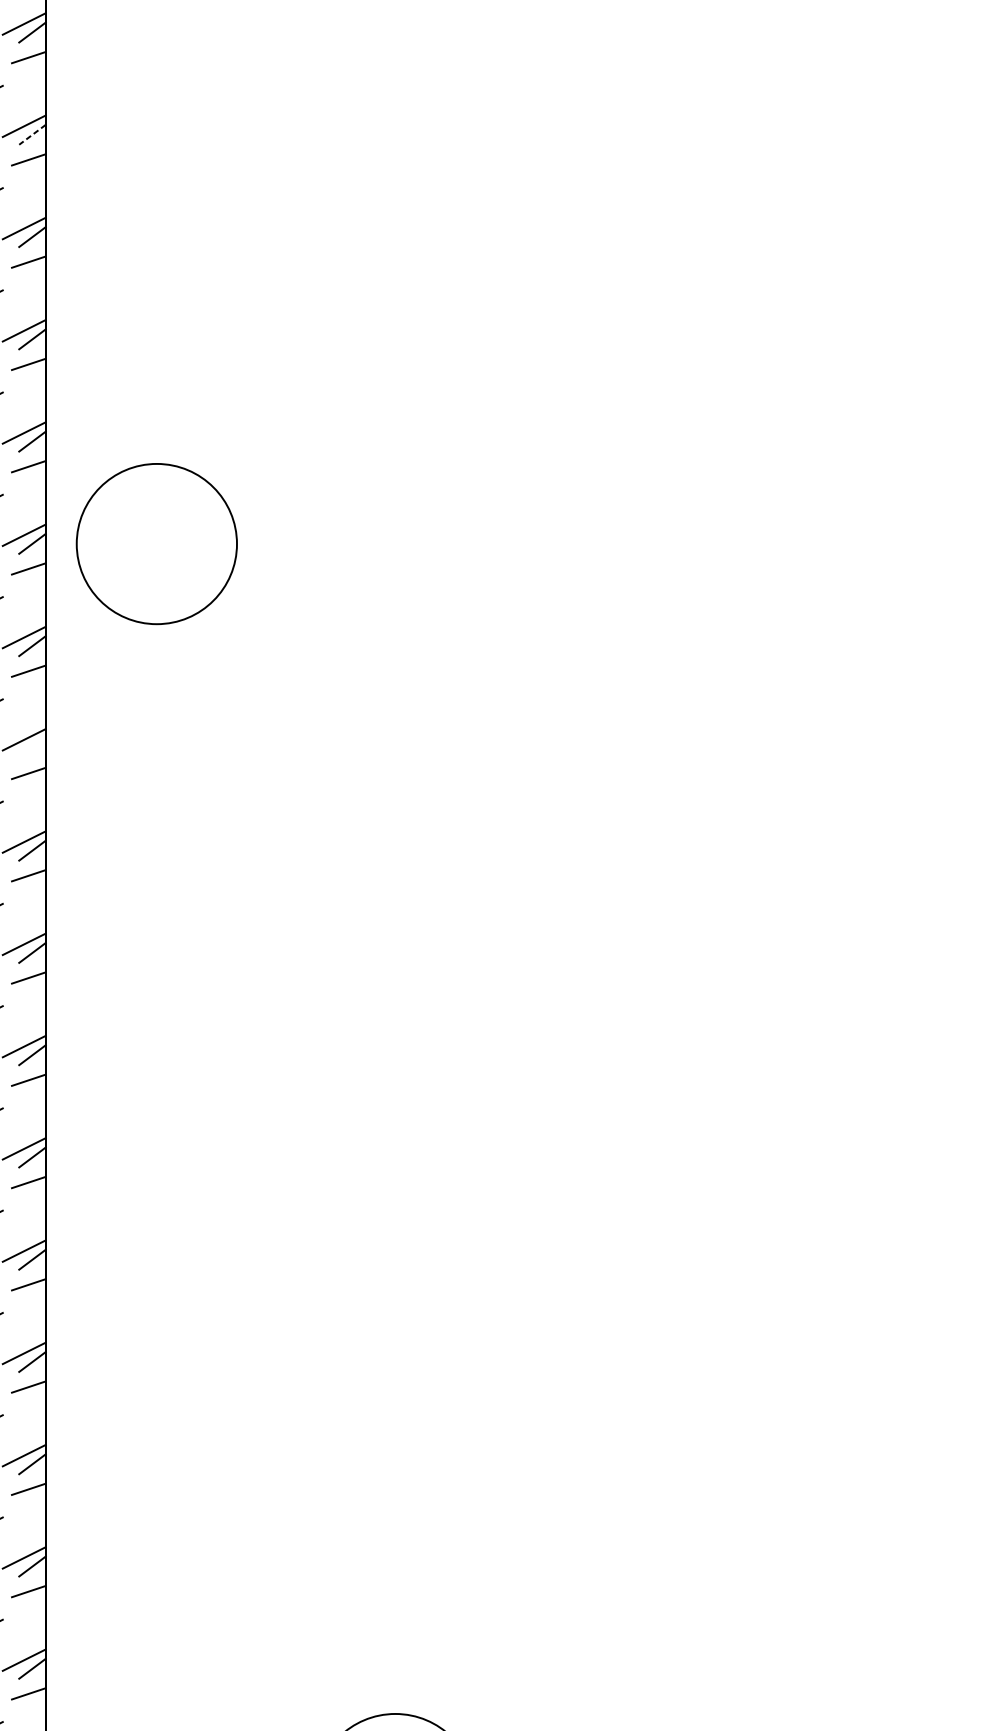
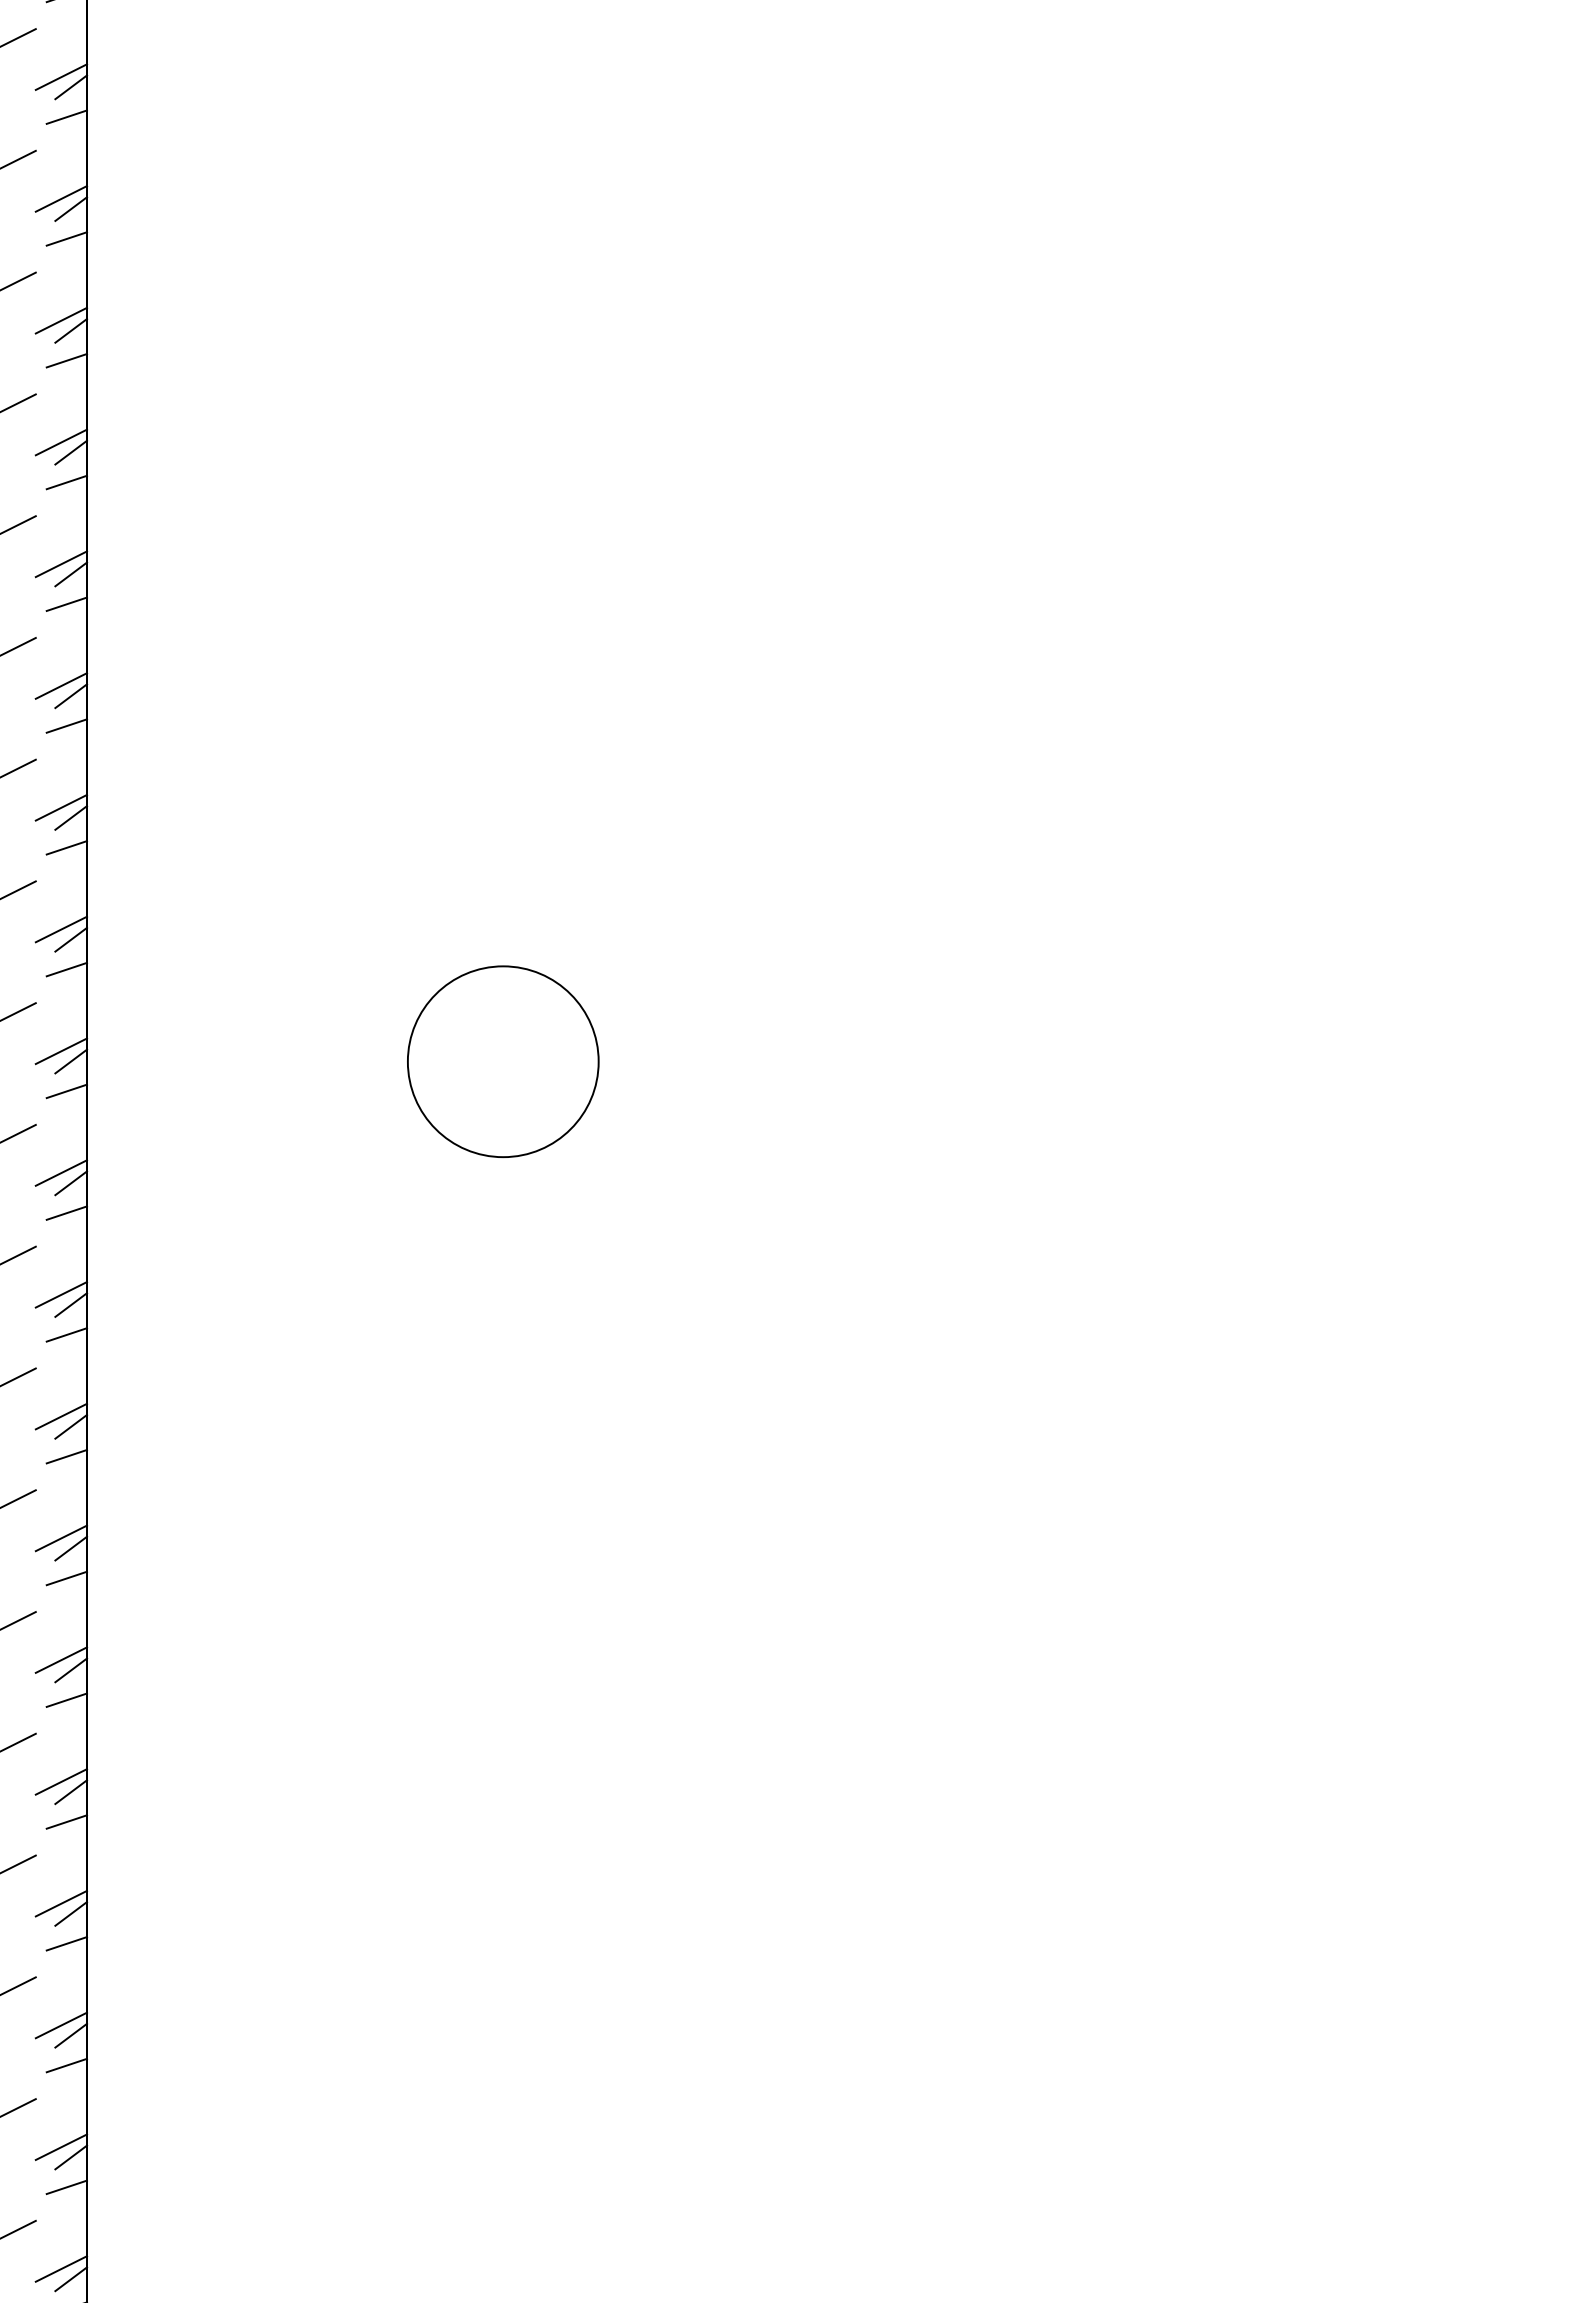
line: (32, 134) -> (71, 574), dashed -> solid
circle: (157, 543) -> (503, 1061), moved
line: (32, 747) -> (71, 1304), added

